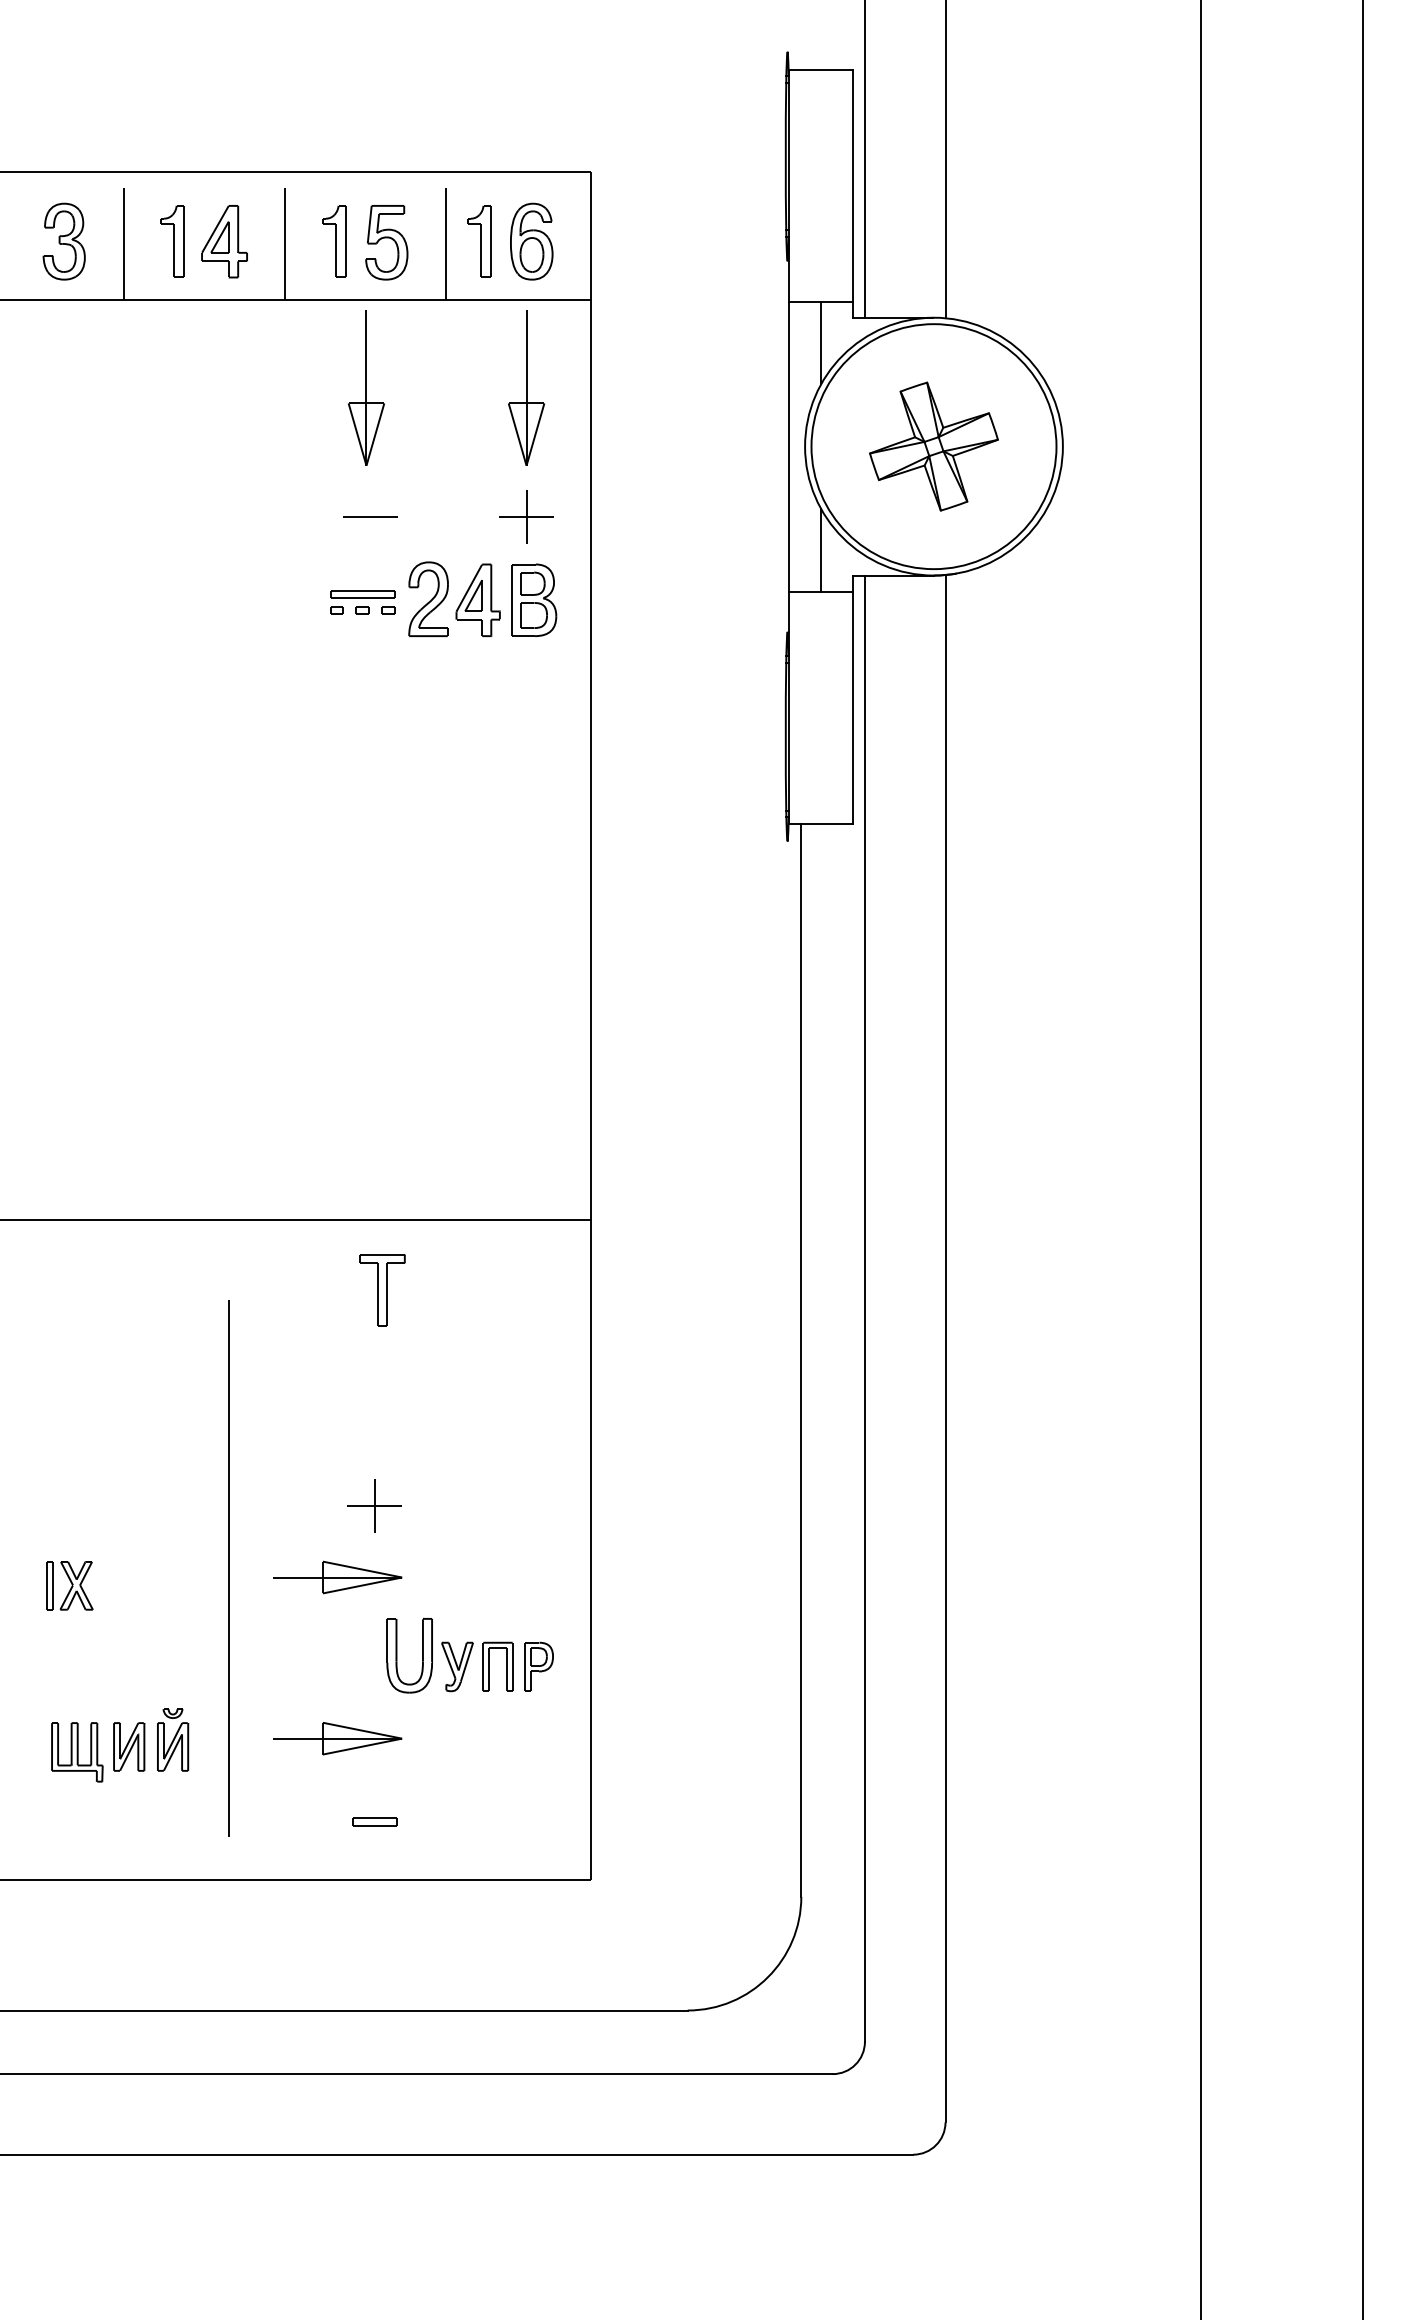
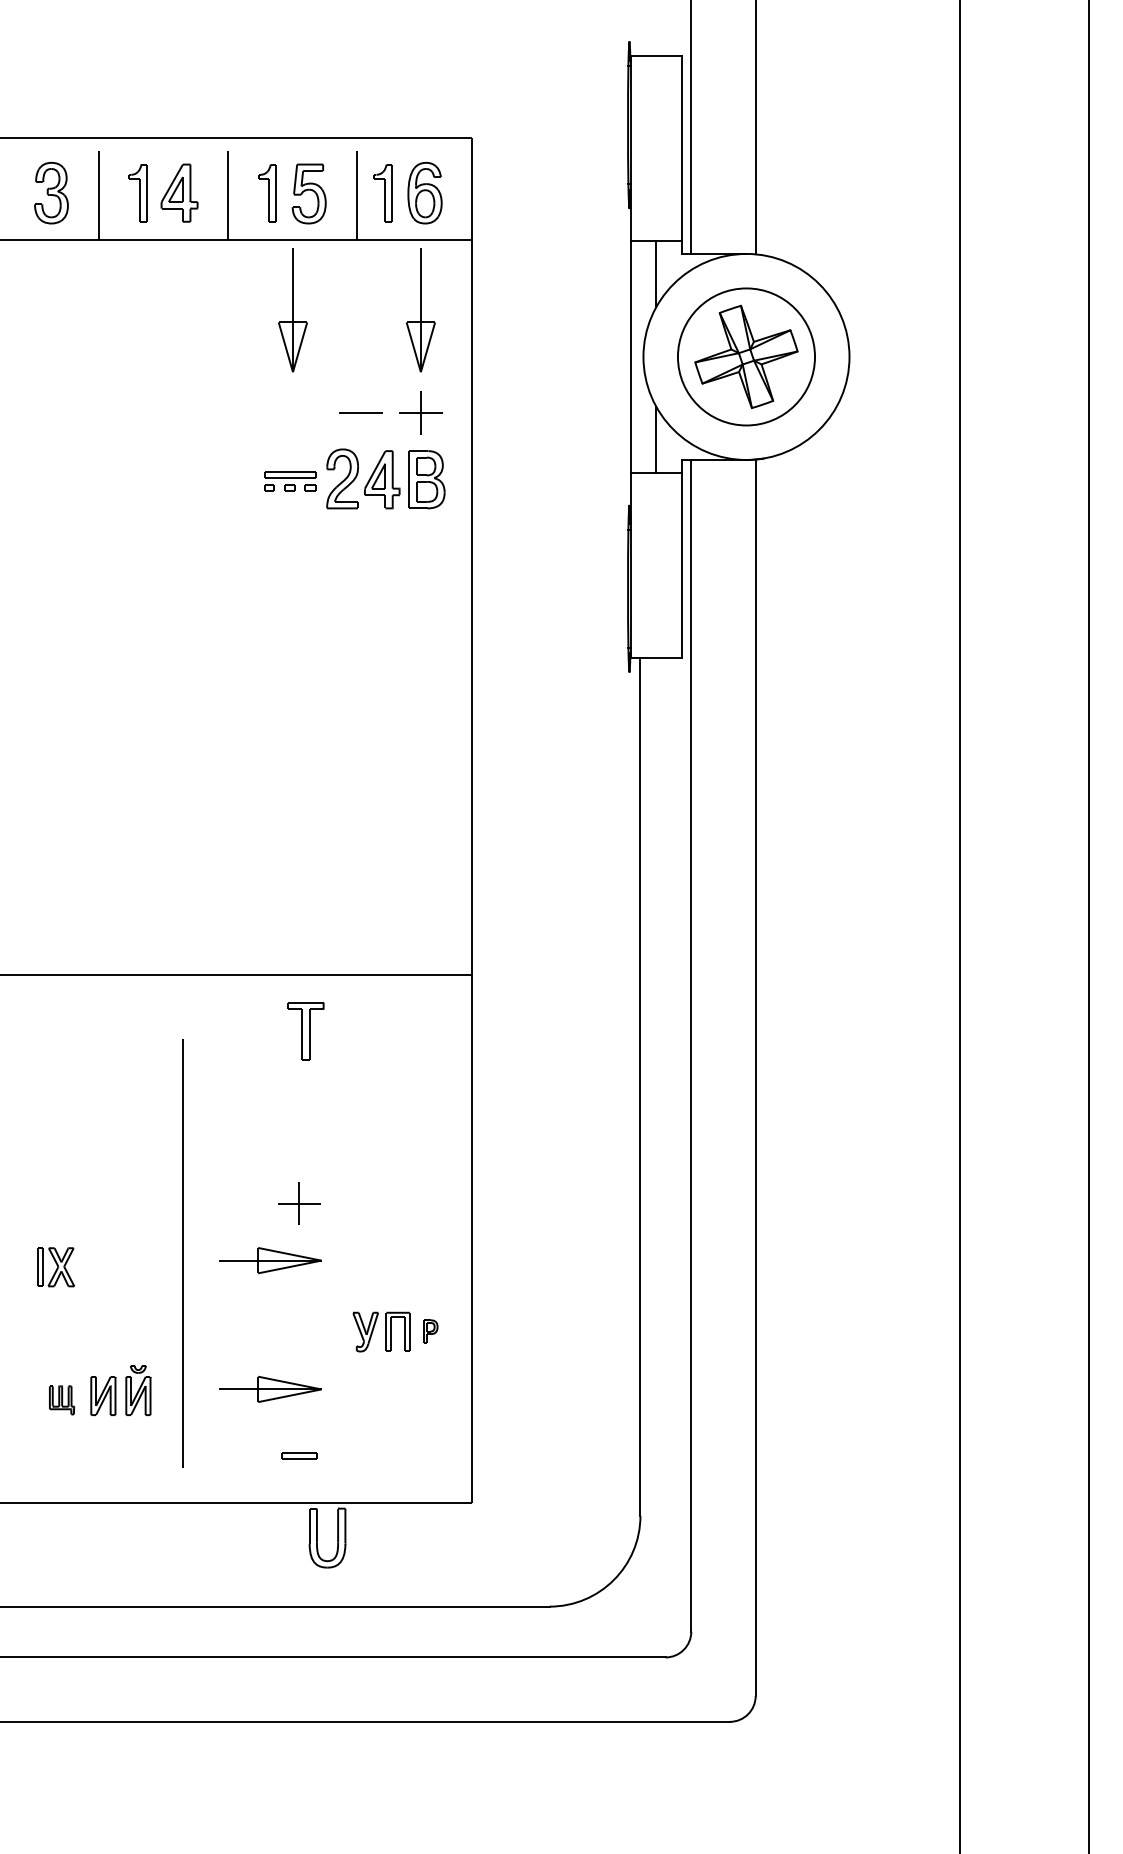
circle: (933, 446) -> (746, 356), size x0.7
line: (370, 516) -> (360, 412), moved
part: (397, 1655) -> (317, 1537), moved
part: (538, 1666) -> (430, 1331), size x0.6
part: (77, 1752) -> (62, 1400), size x0.6

